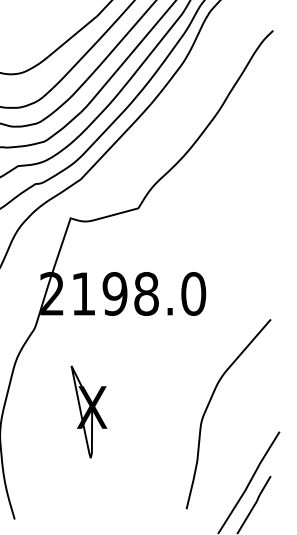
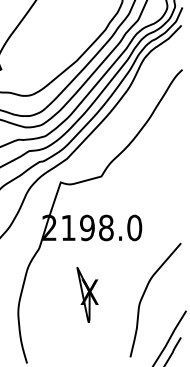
part: (88, 411) -> (87, 294), moved

